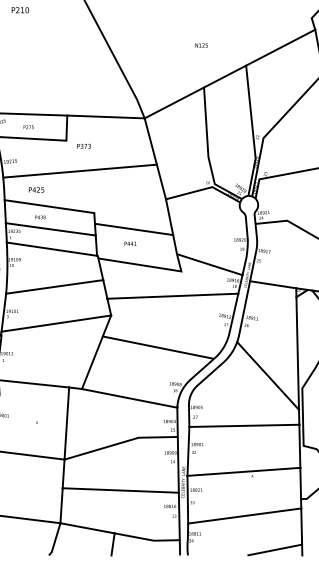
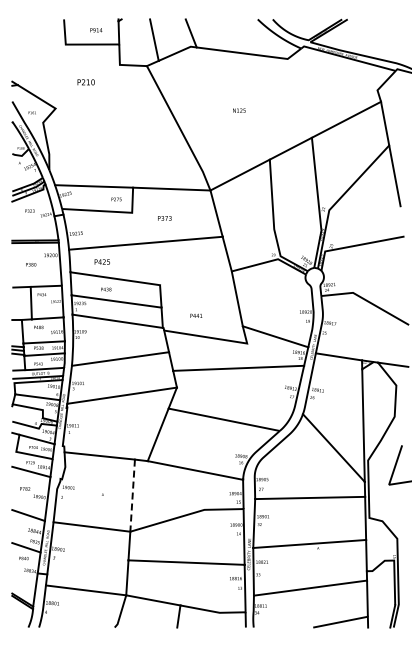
text: (201, 45) -> (239, 110), moved
text: (28, 127) -> (116, 199), moved
text: (83, 146) -> (164, 218), moved
line: (133, 229) -> (199, 301), removed
line: (66, 424) -> (132, 496), solid -> dashed

